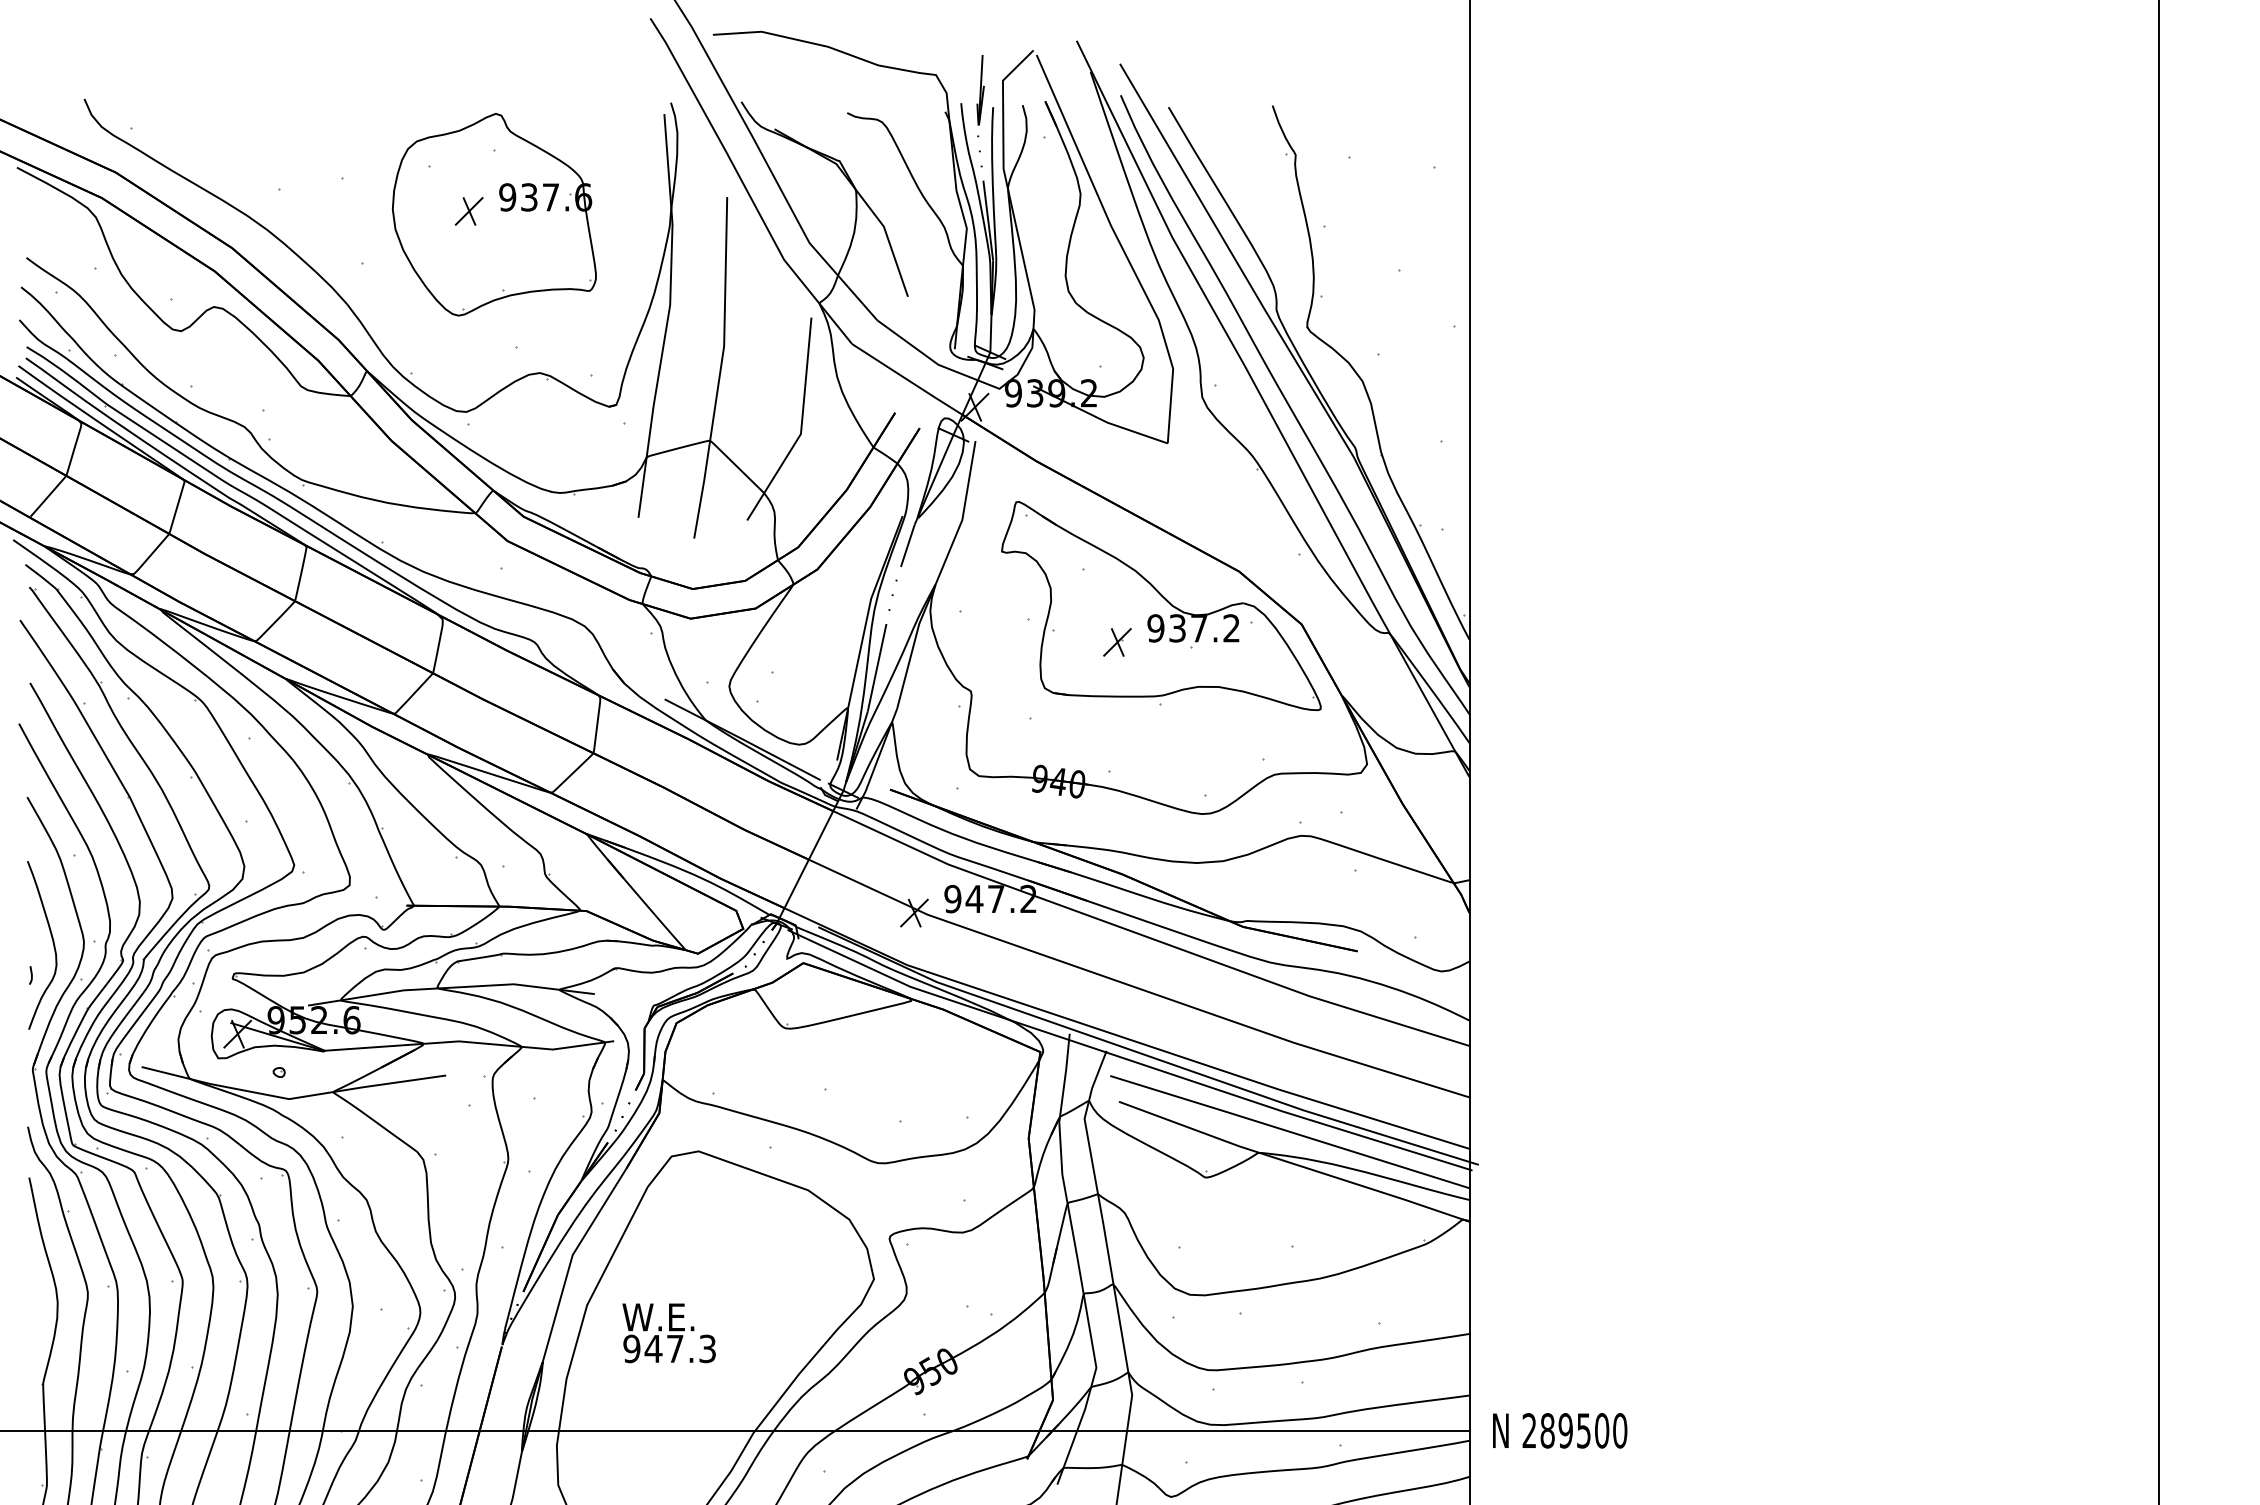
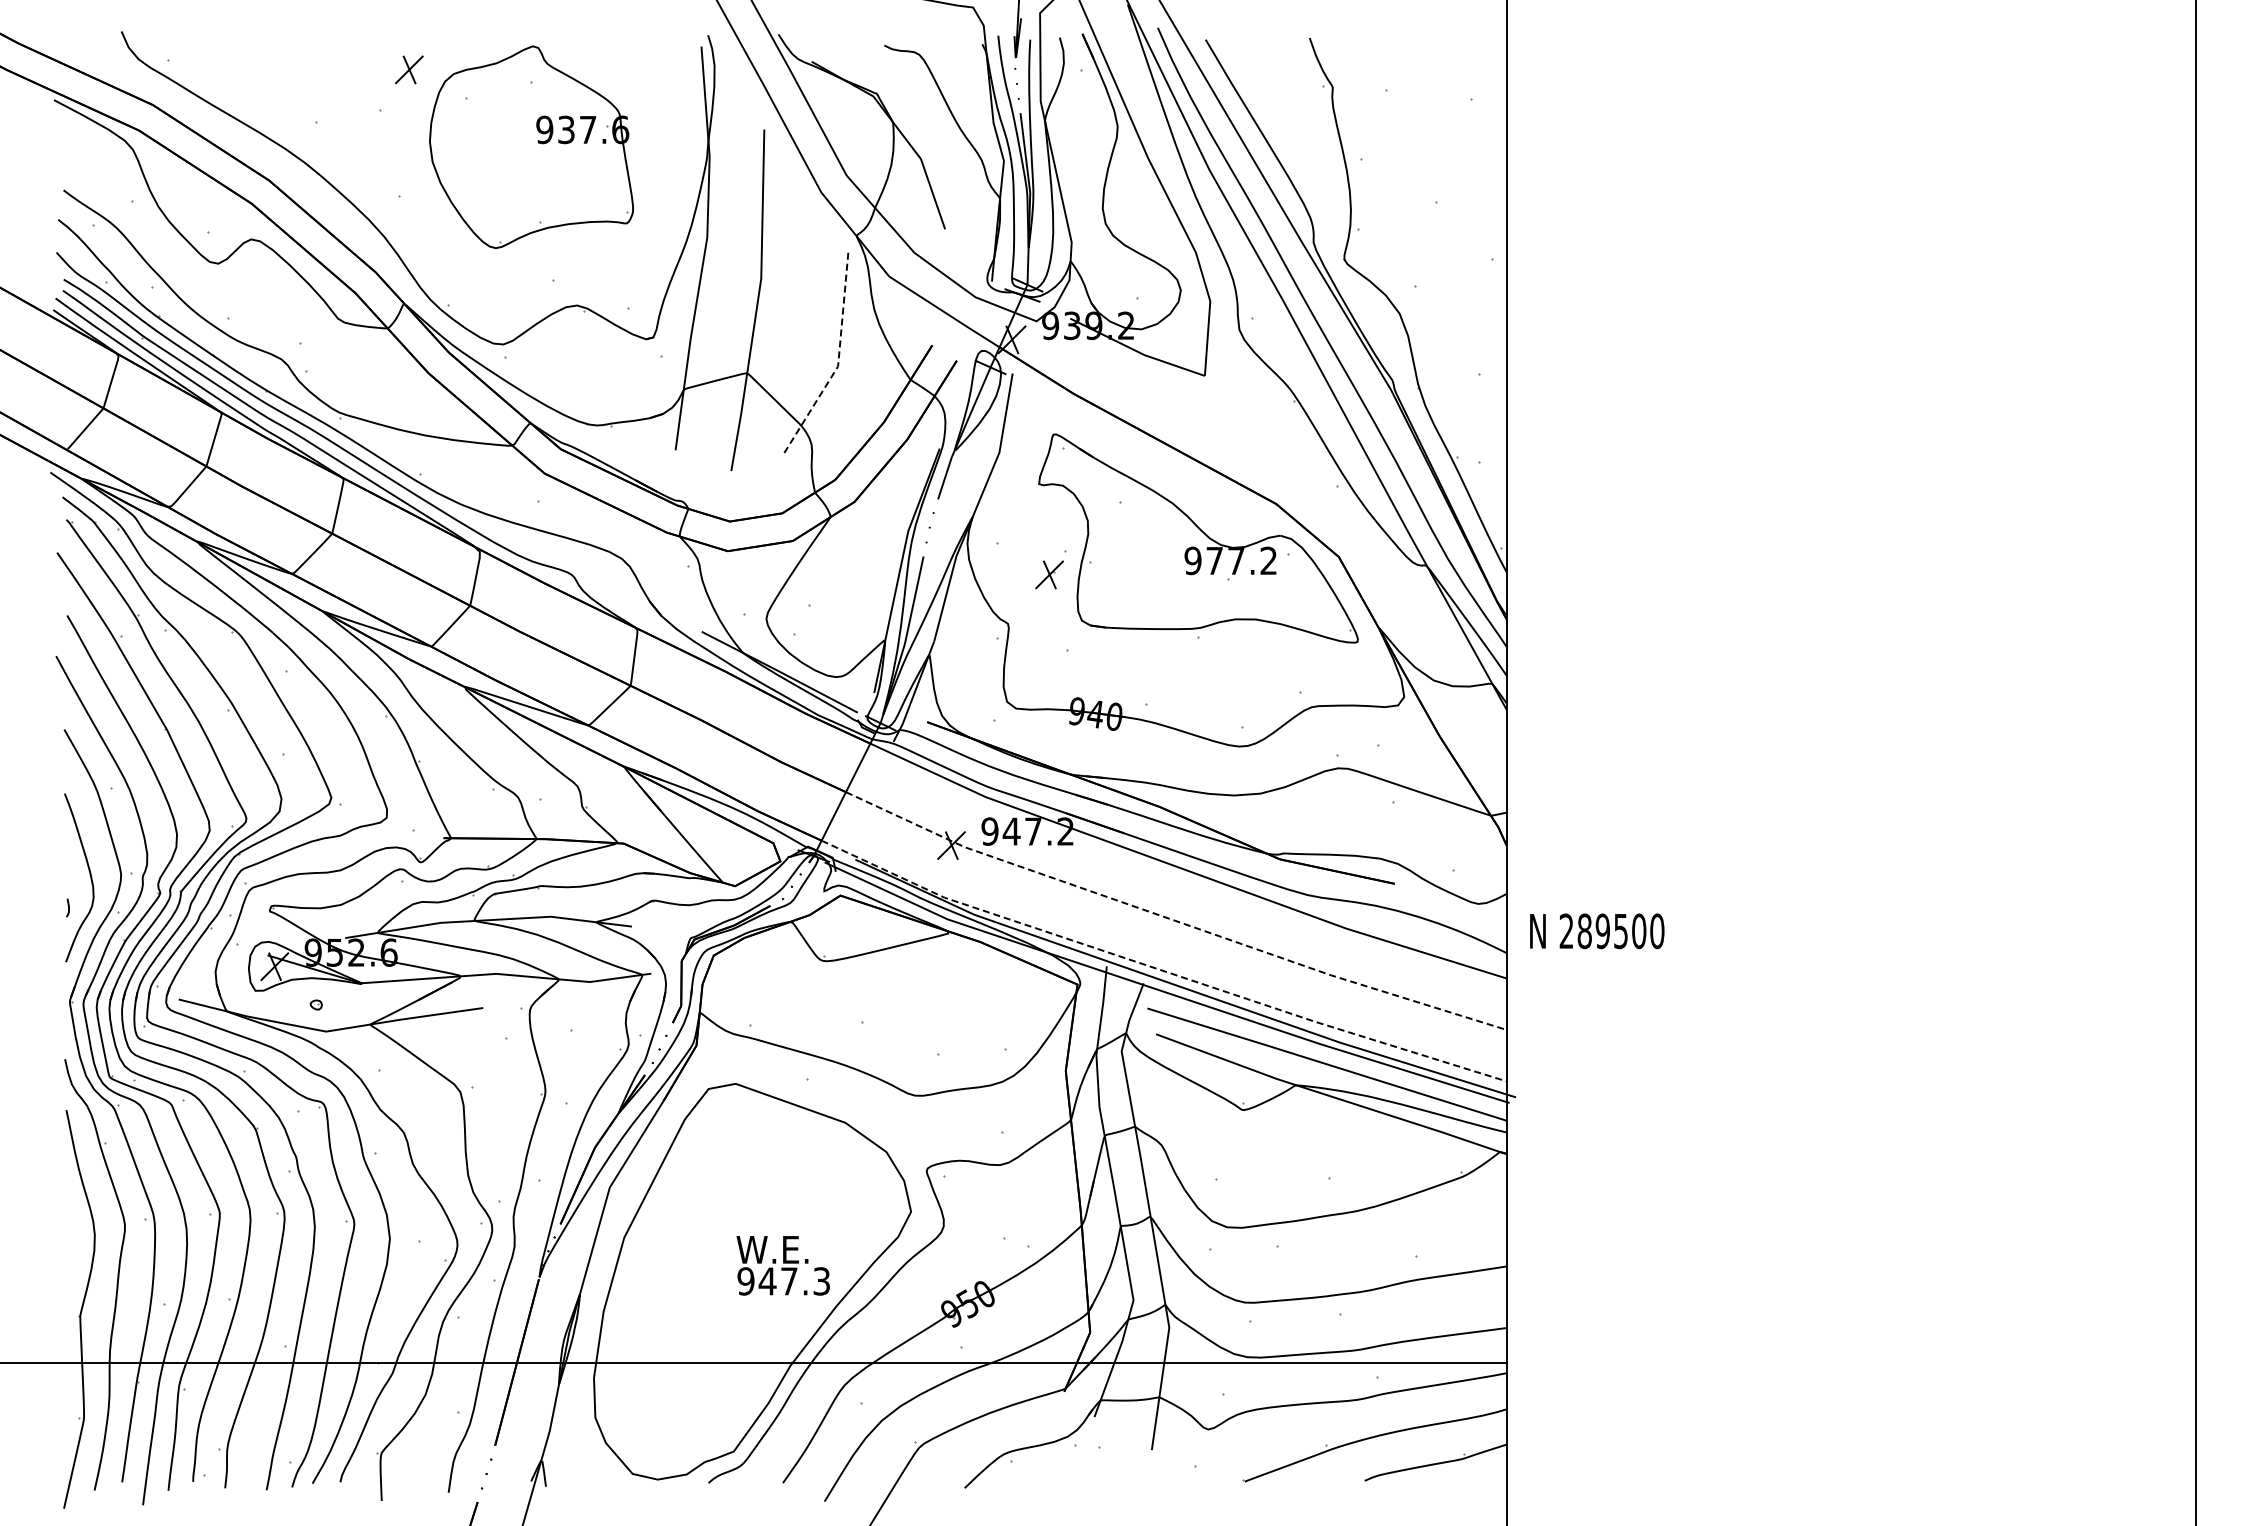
part: (469, 211) -> (409, 69), moved
line: (801, 427) -> (838, 359), solid -> dashed
text: (1177, 628) -> (1214, 560), 937.2 -> 977.2
part: (1117, 642) -> (1049, 574), moved
line: (1135, 987) -> (1172, 919), solid -> dashed
line: (1123, 1037) -> (1160, 969), solid -> dashed
text: (668, 1333) -> (782, 1265), moved
text: (1560, 1431) -> (1597, 931), moved

